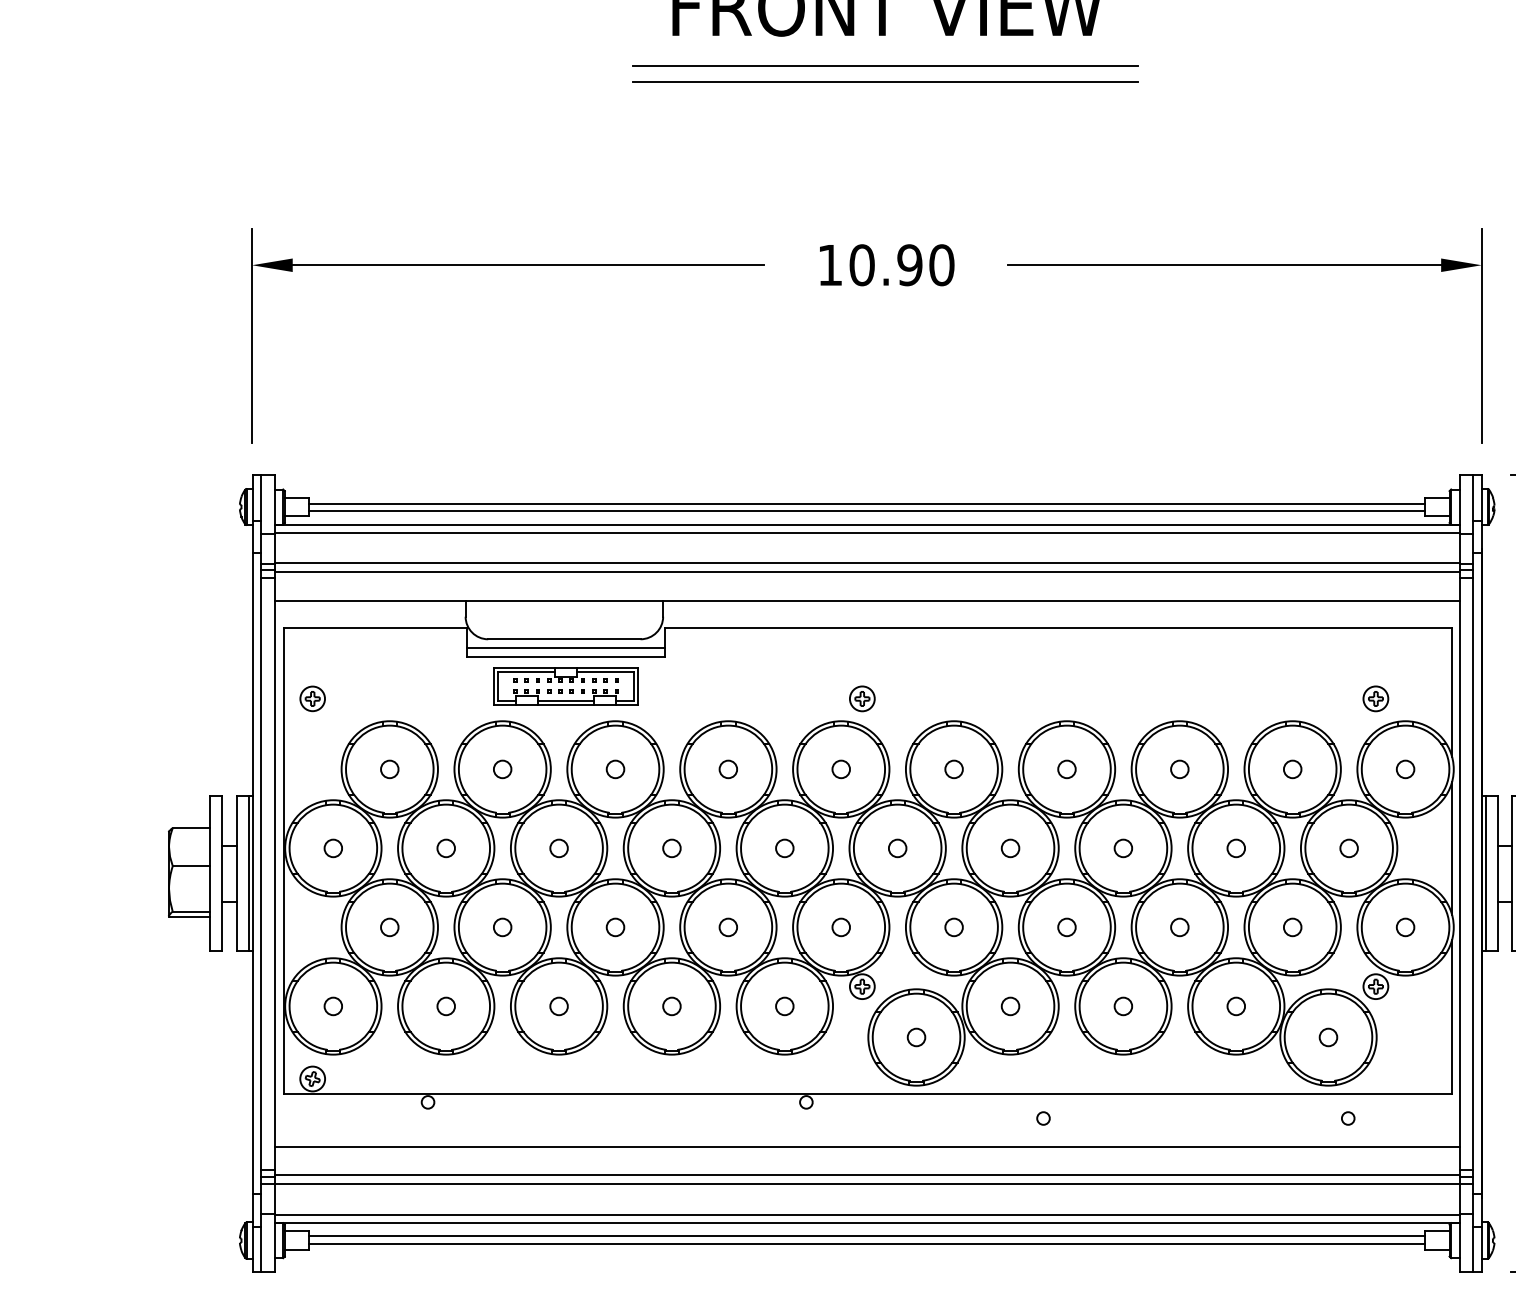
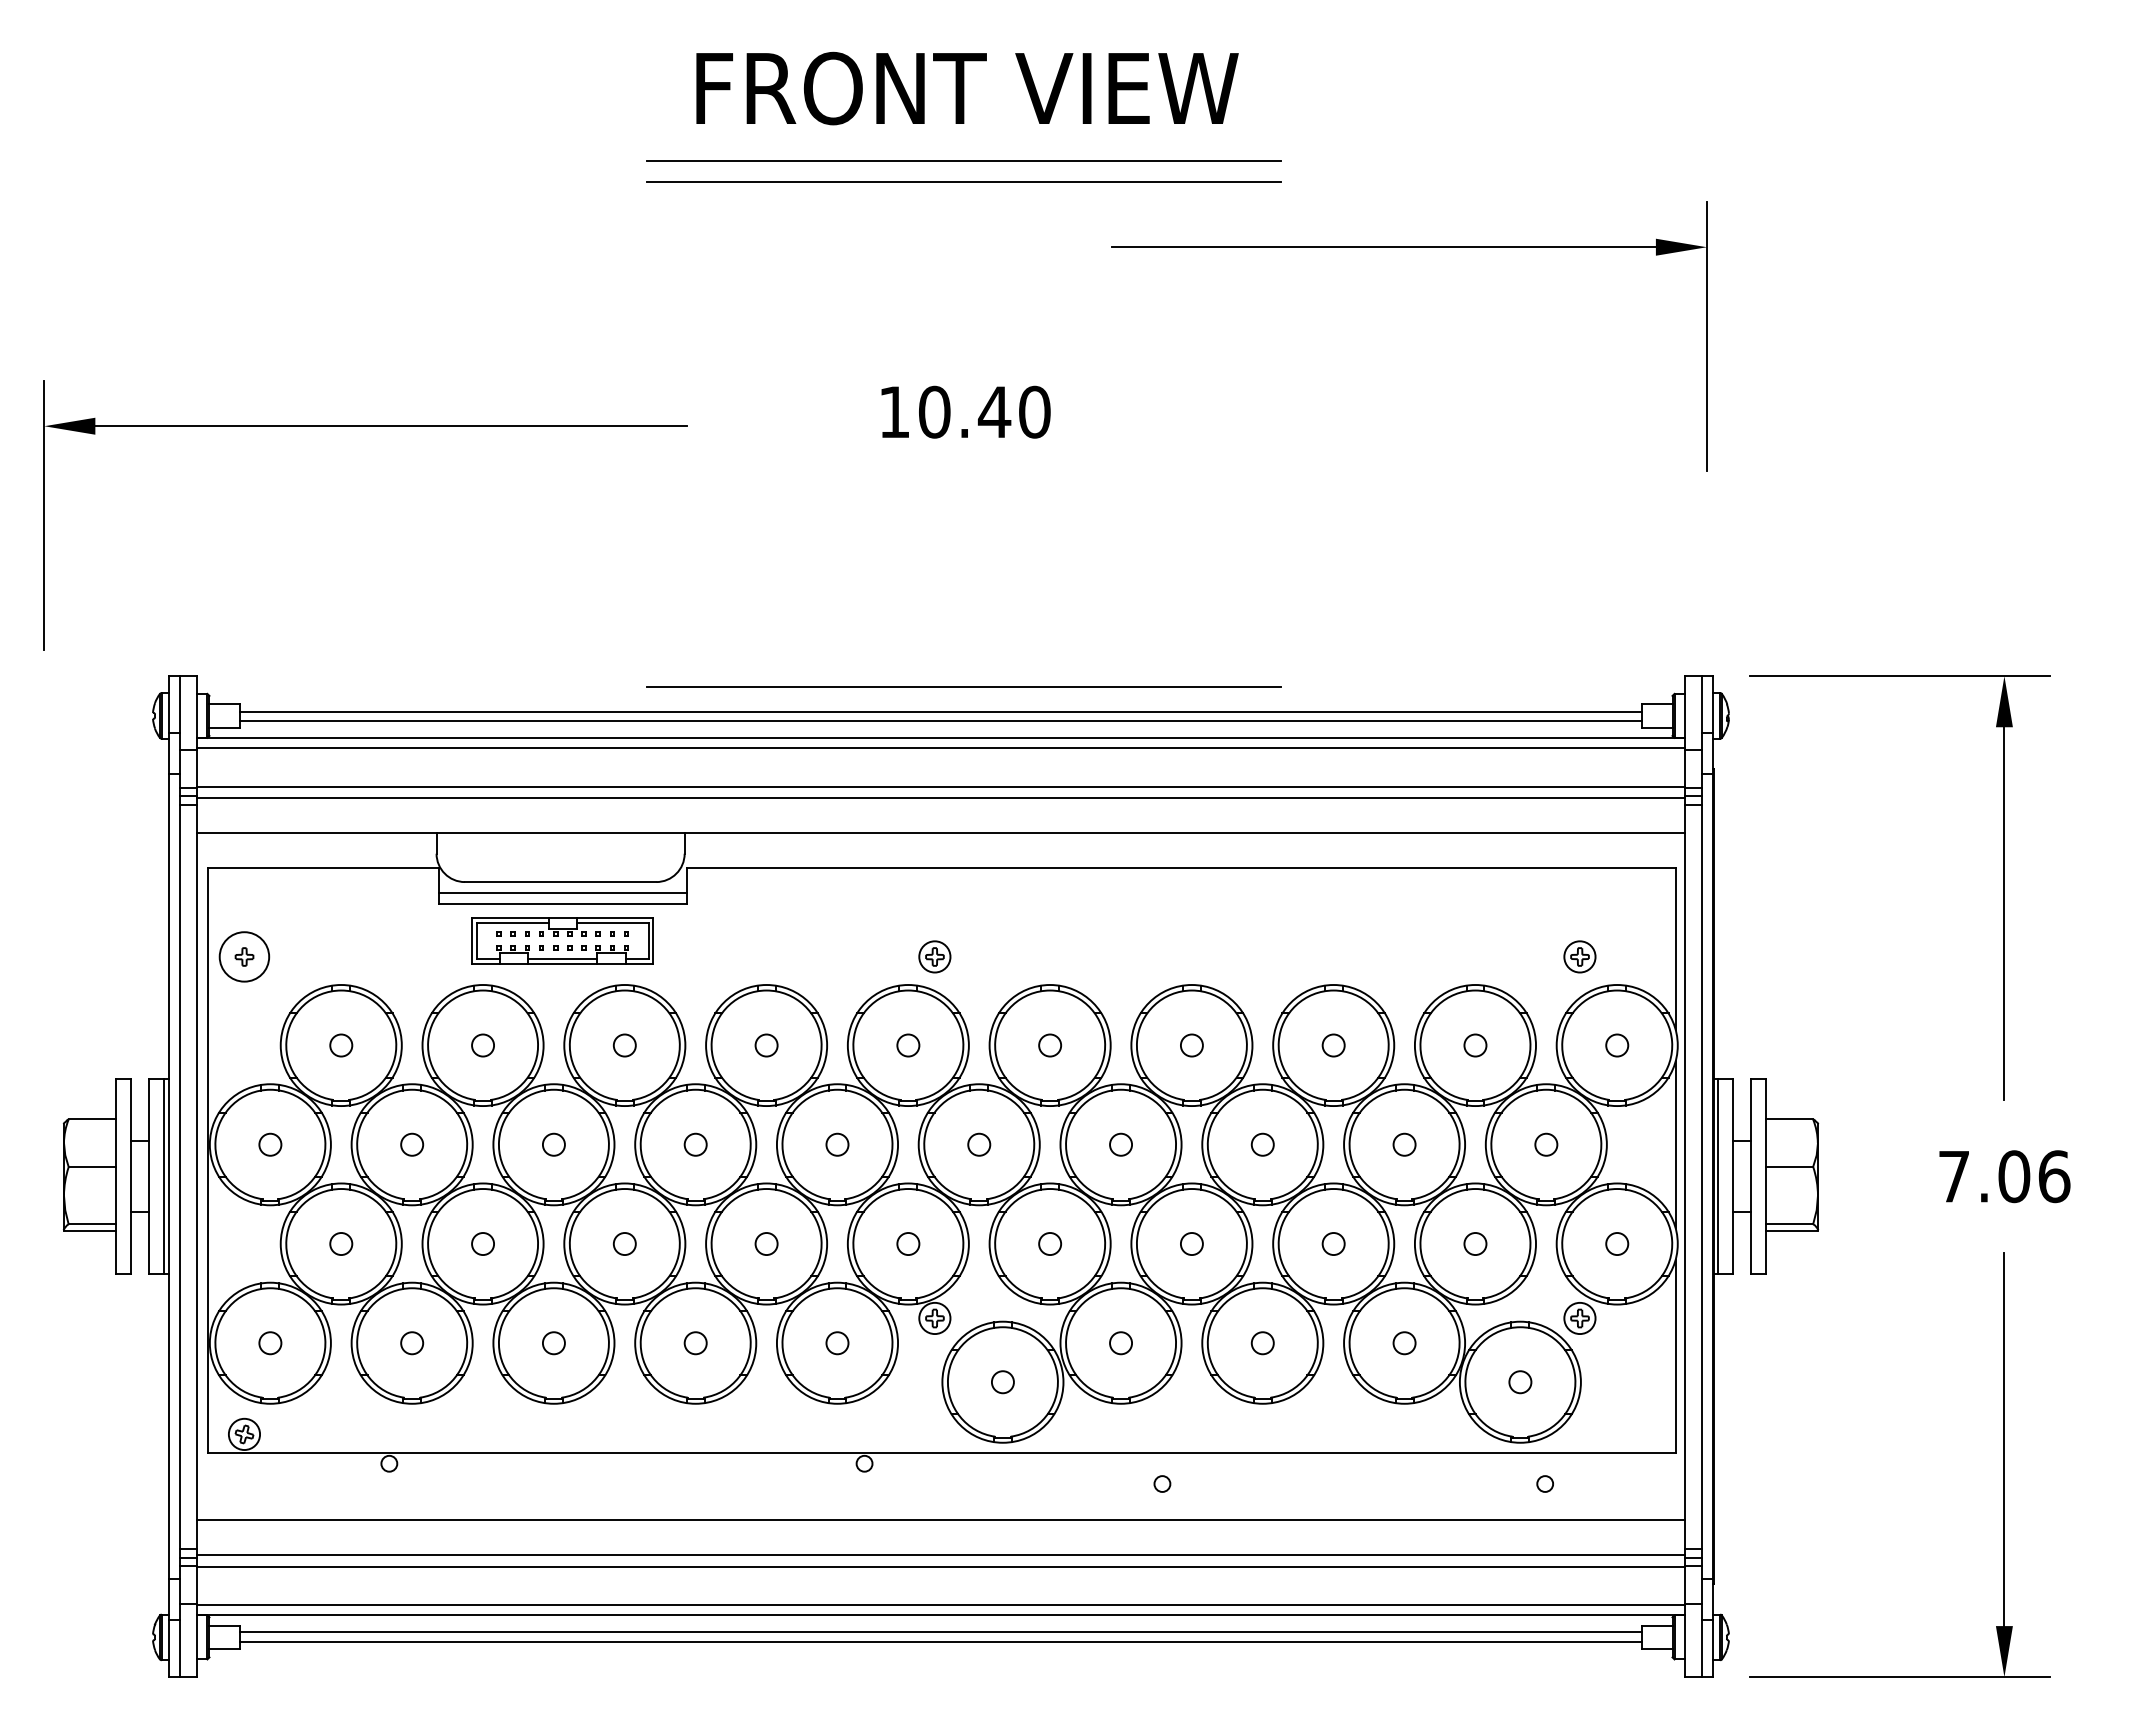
text: (909, 264) -> (994, 411), 10.90 -> 10.40
part: (507, 265) -> (365, 426), moved
part: (1244, 265) -> (1409, 247), moved
line: (885, 483) -> (963, 686), added
circle: (312, 698) -> (244, 956), size x1.6

